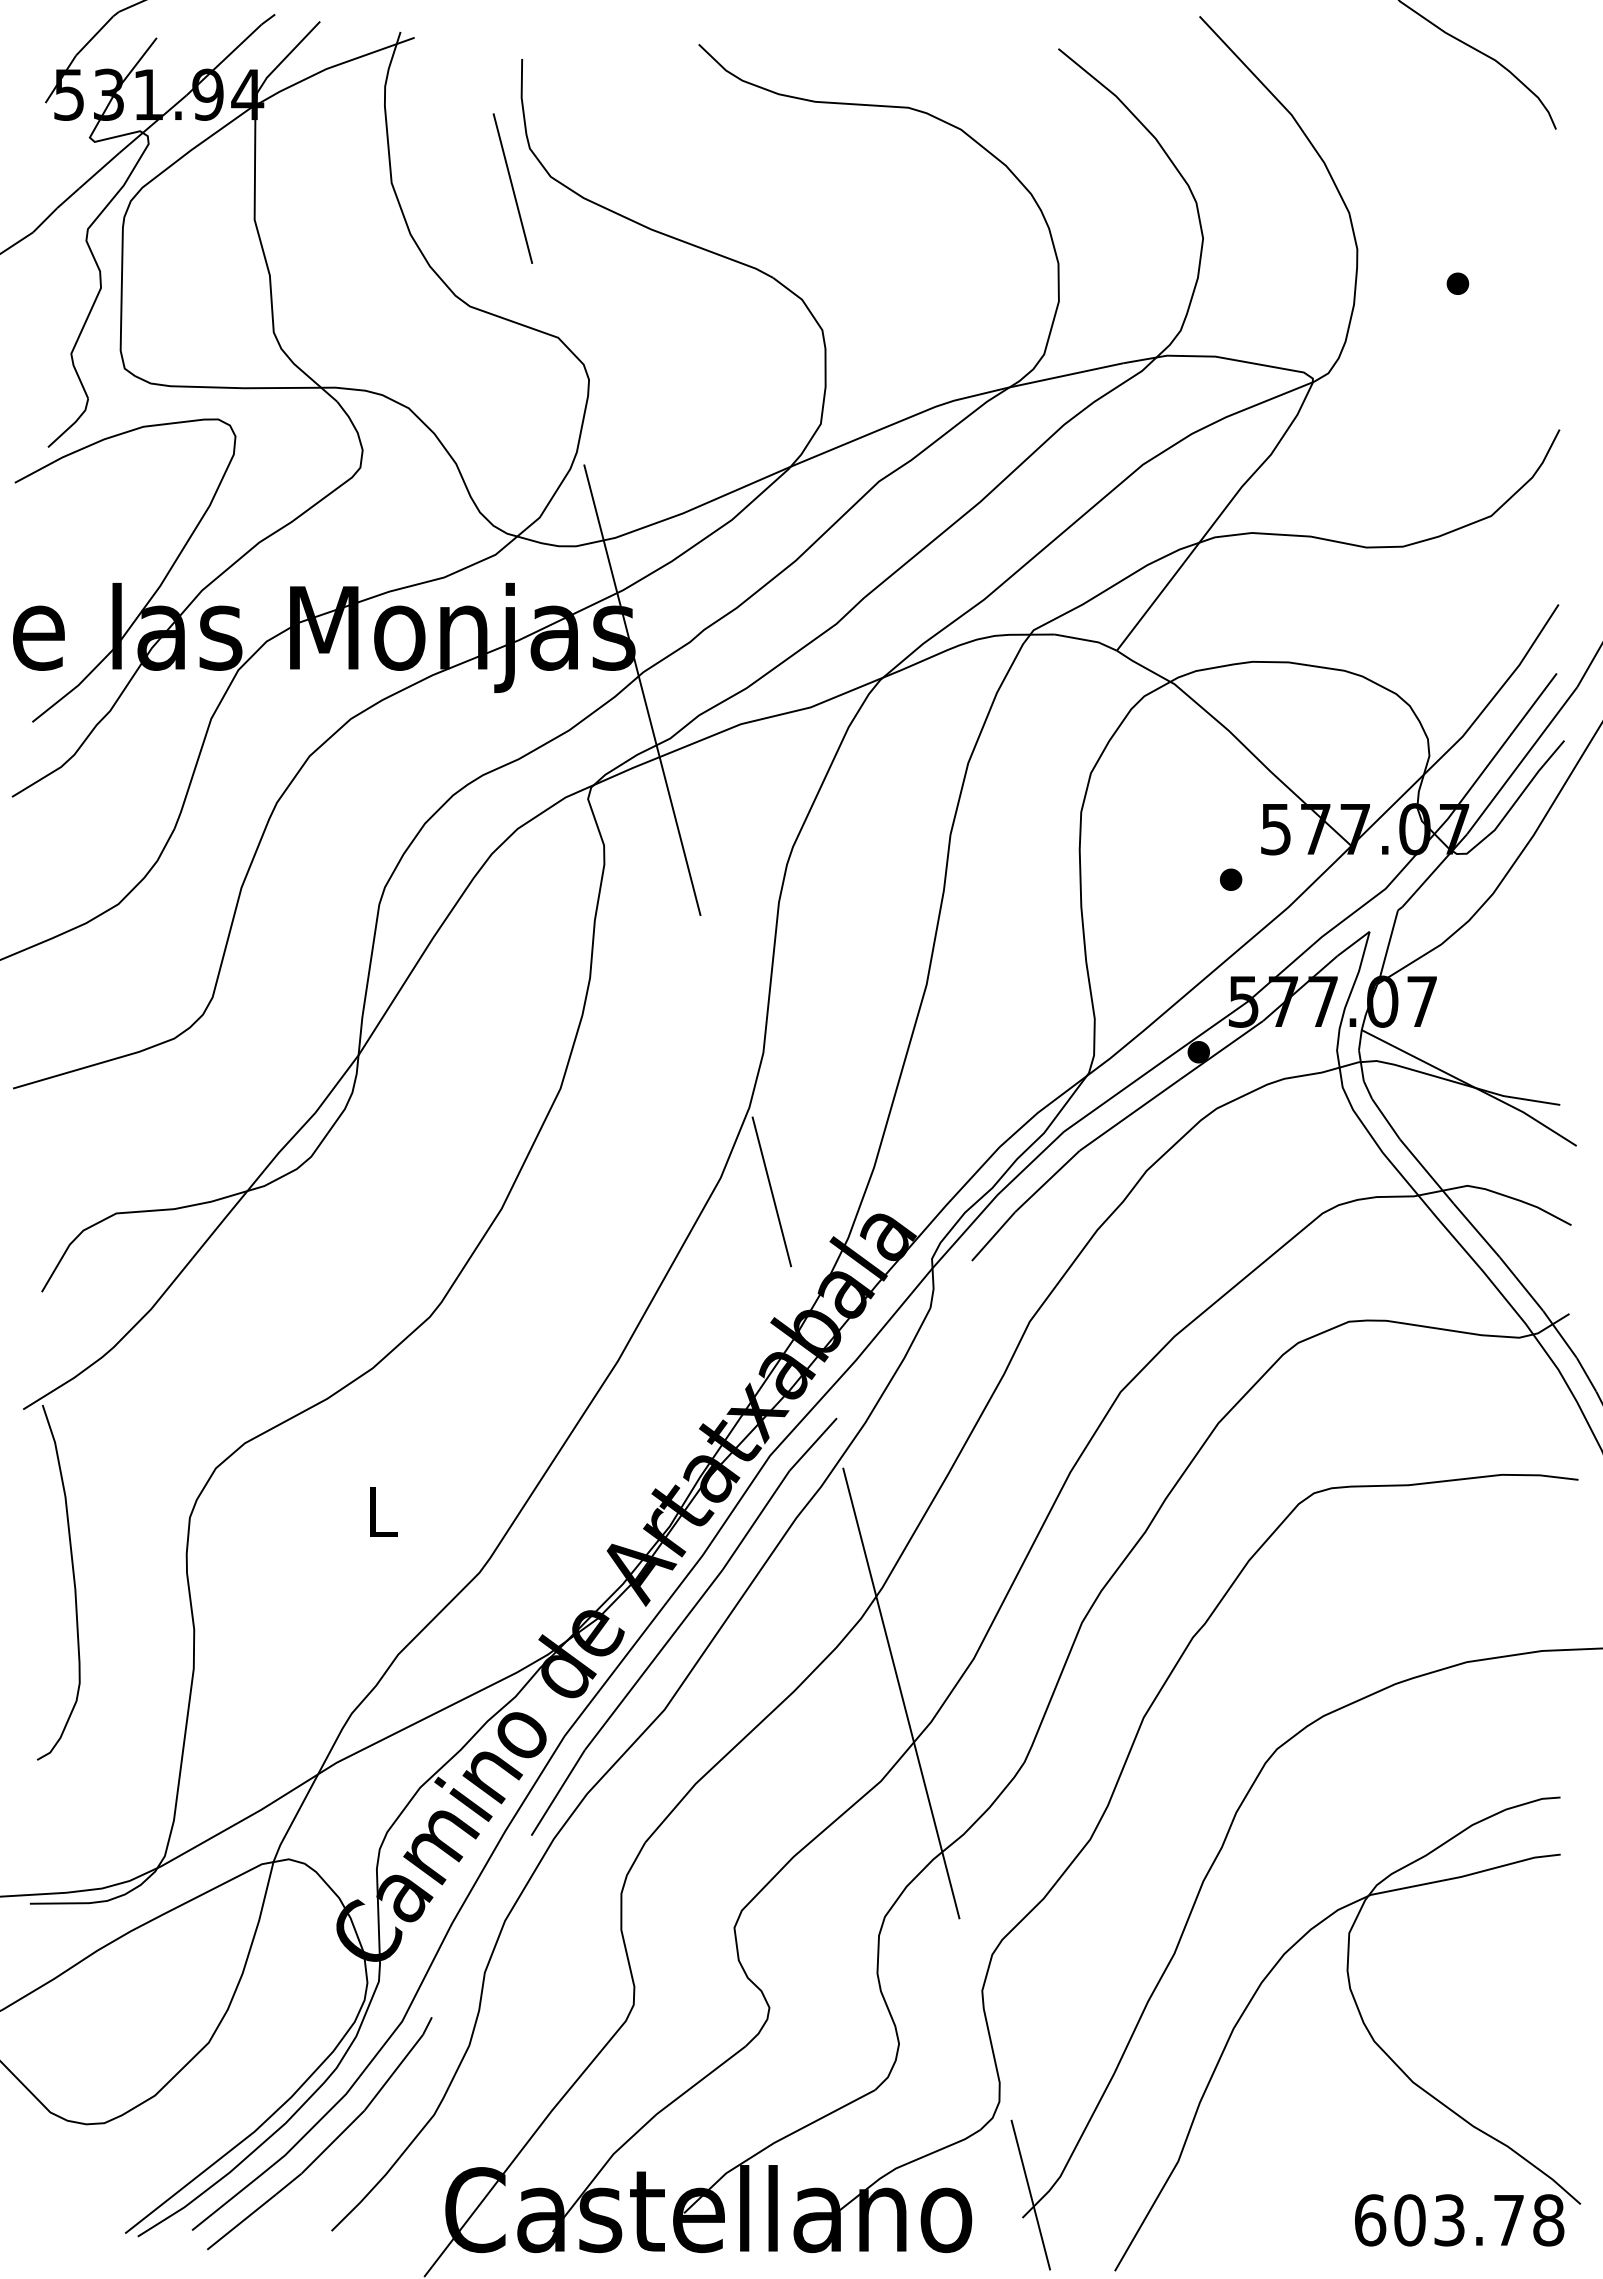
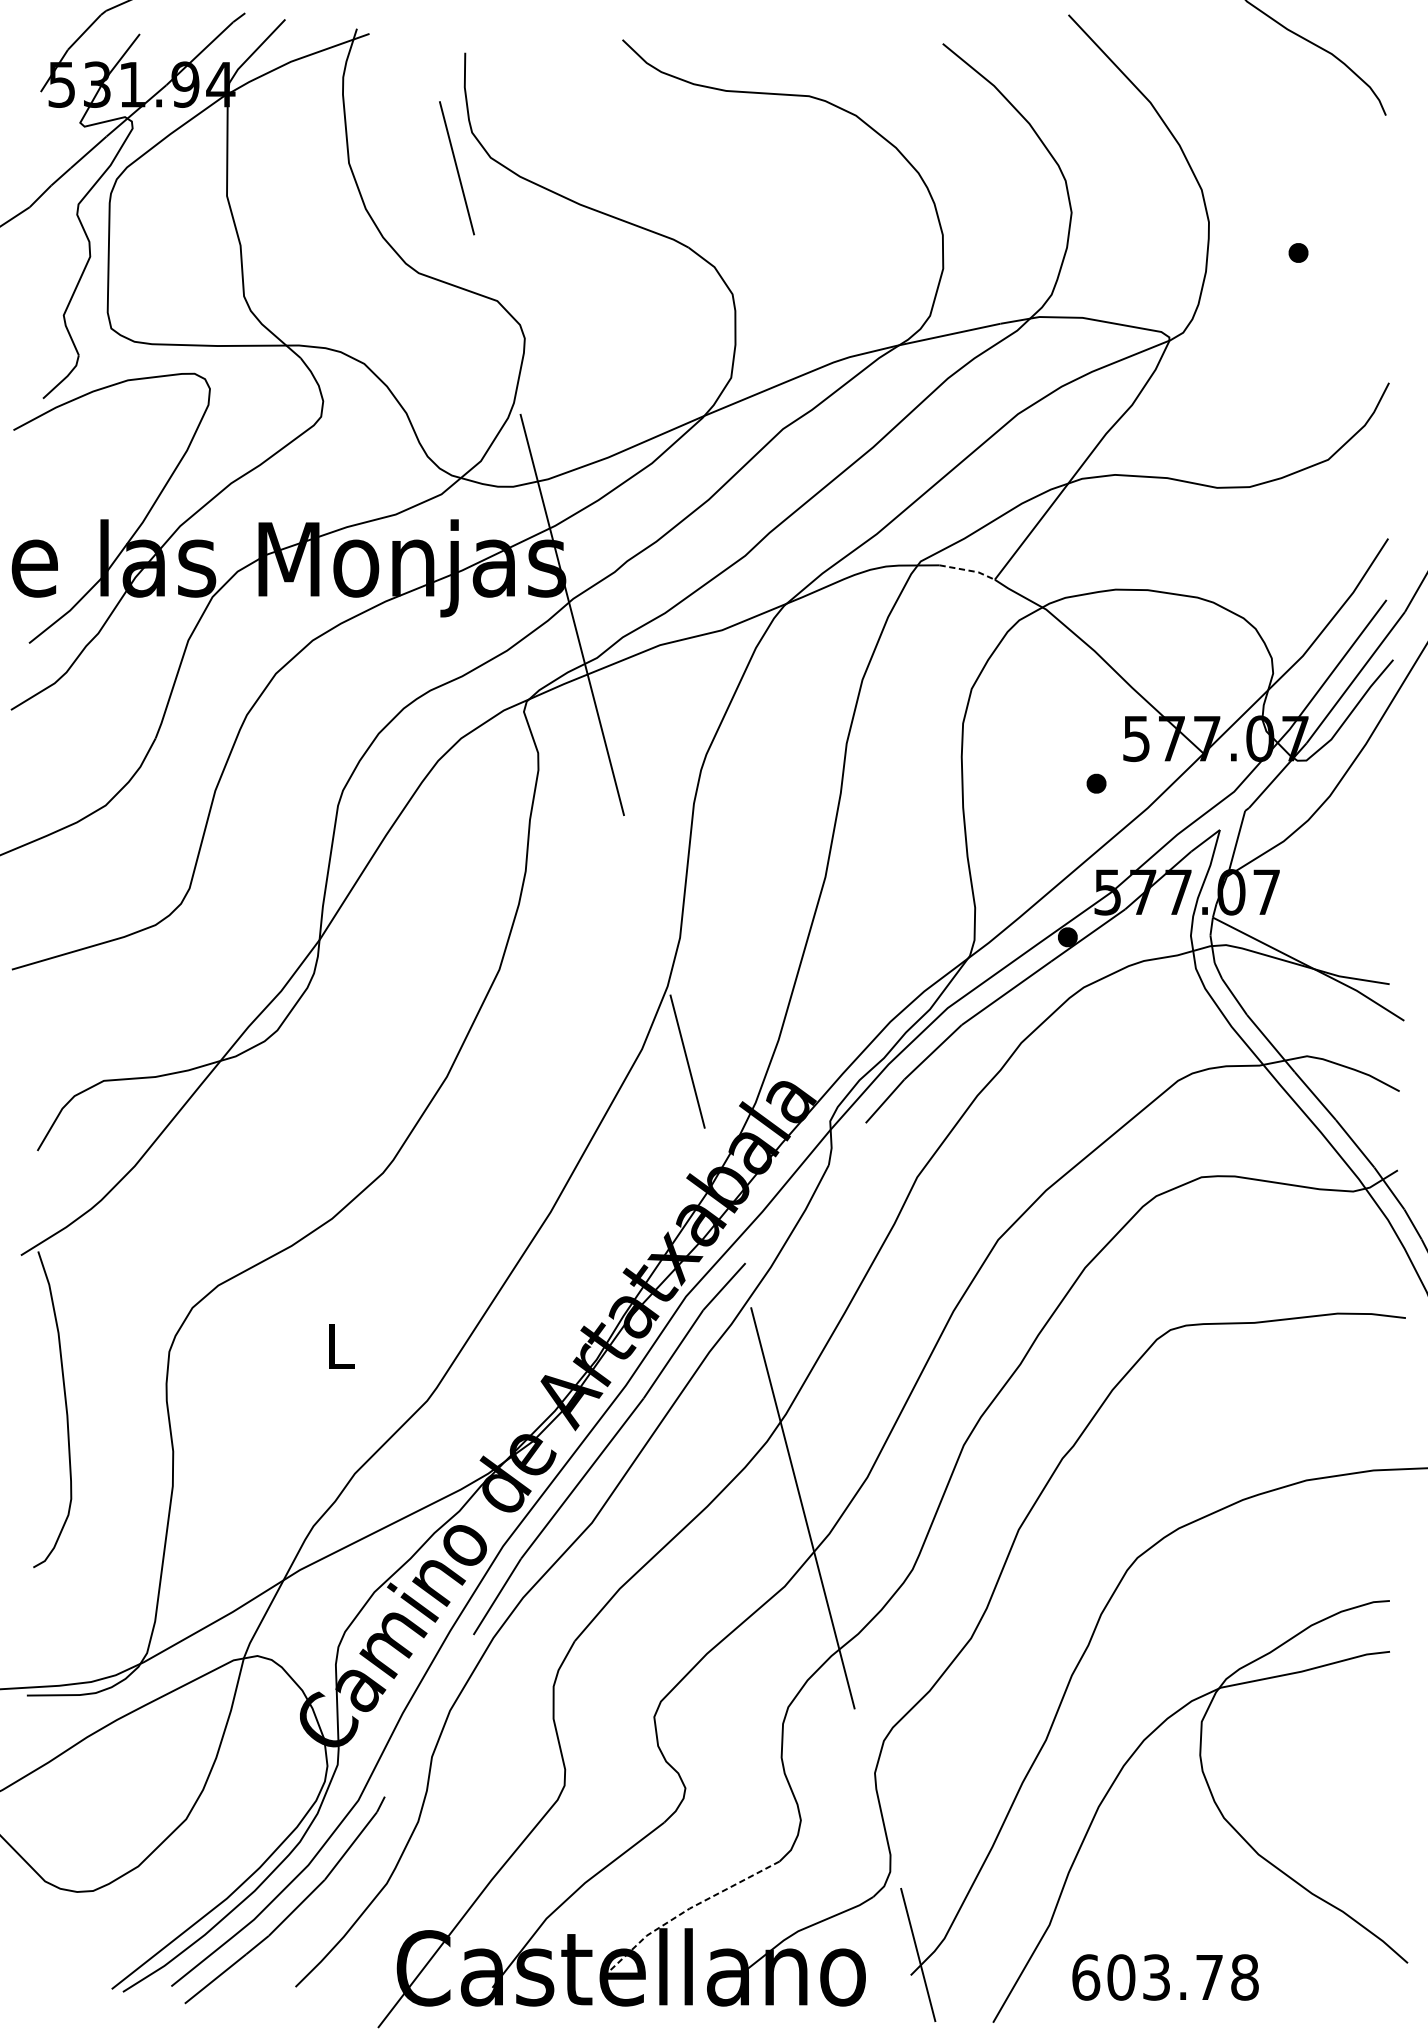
line: (1087, 640) -> (968, 570), solid -> dashed
line: (774, 2143) -> (689, 1909), solid -> dashed
text: (1459, 2220) -> (1165, 1977), moved

